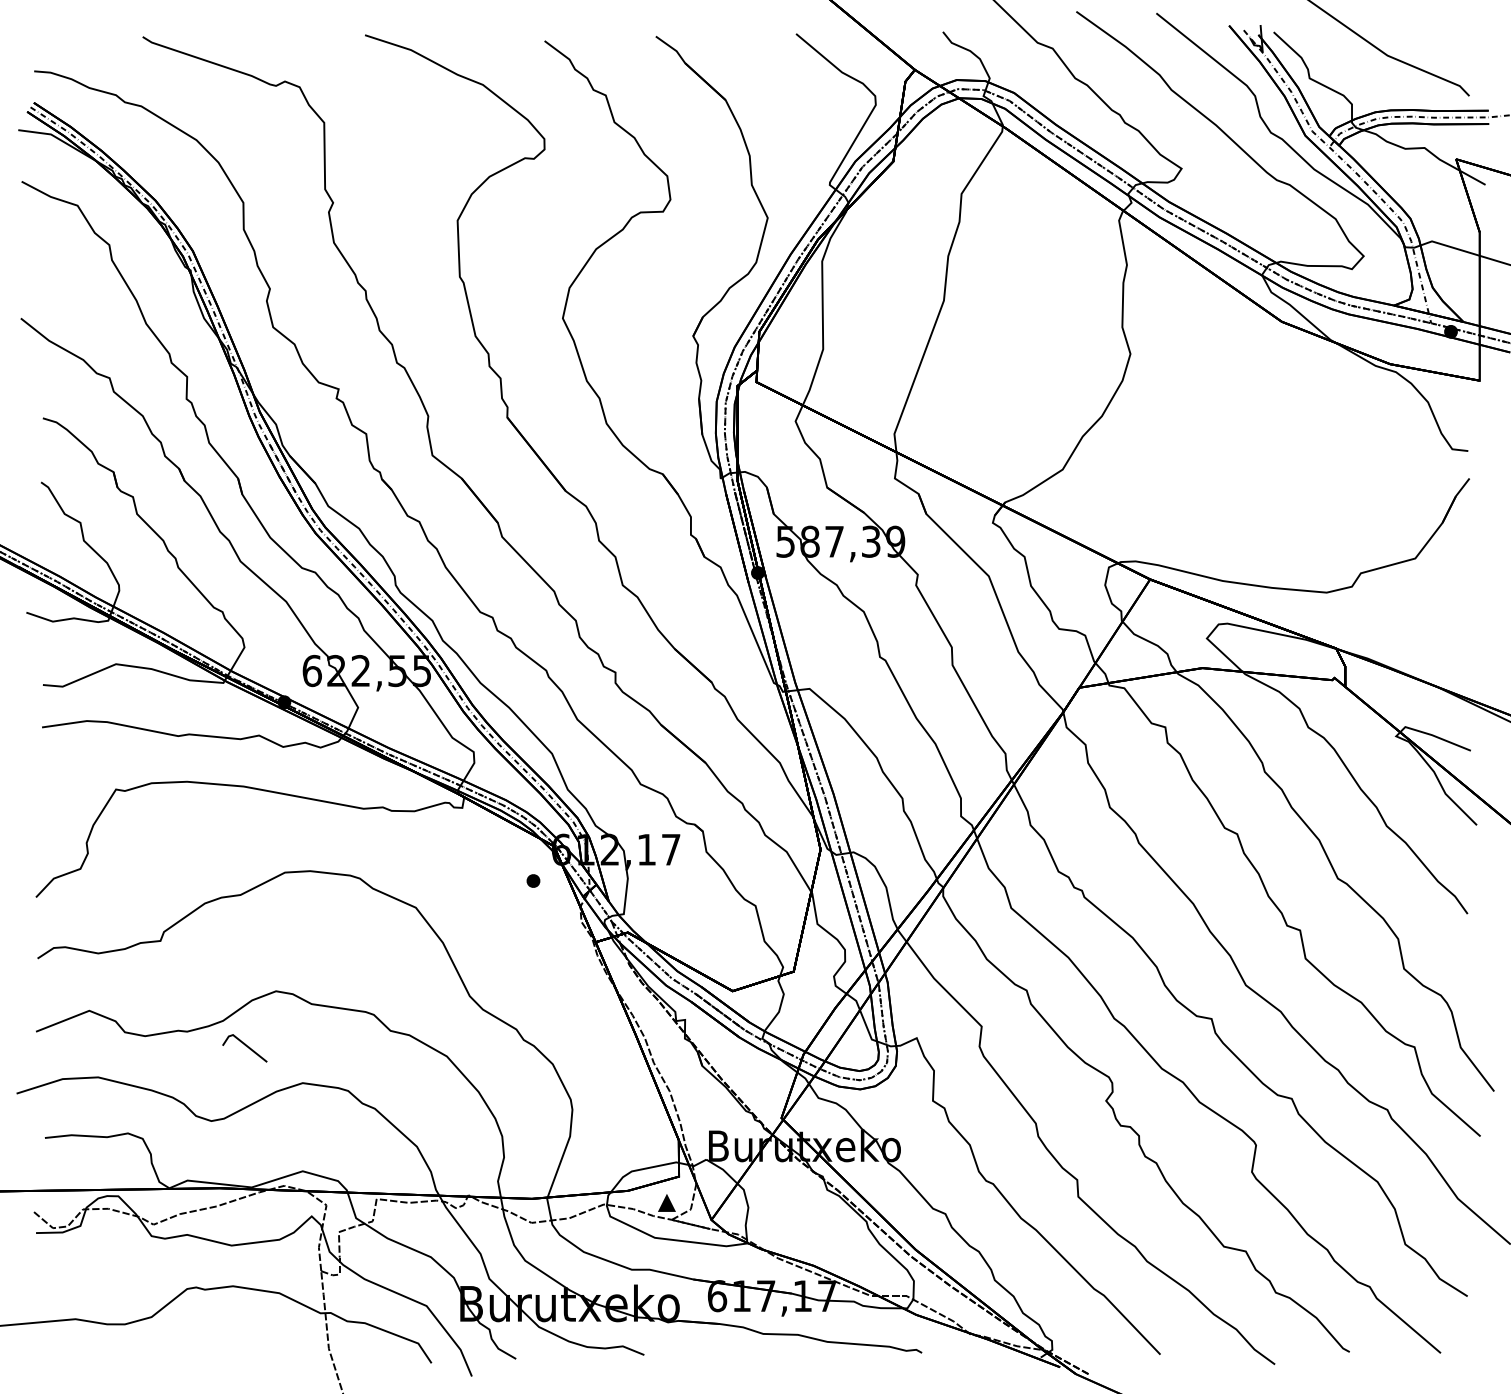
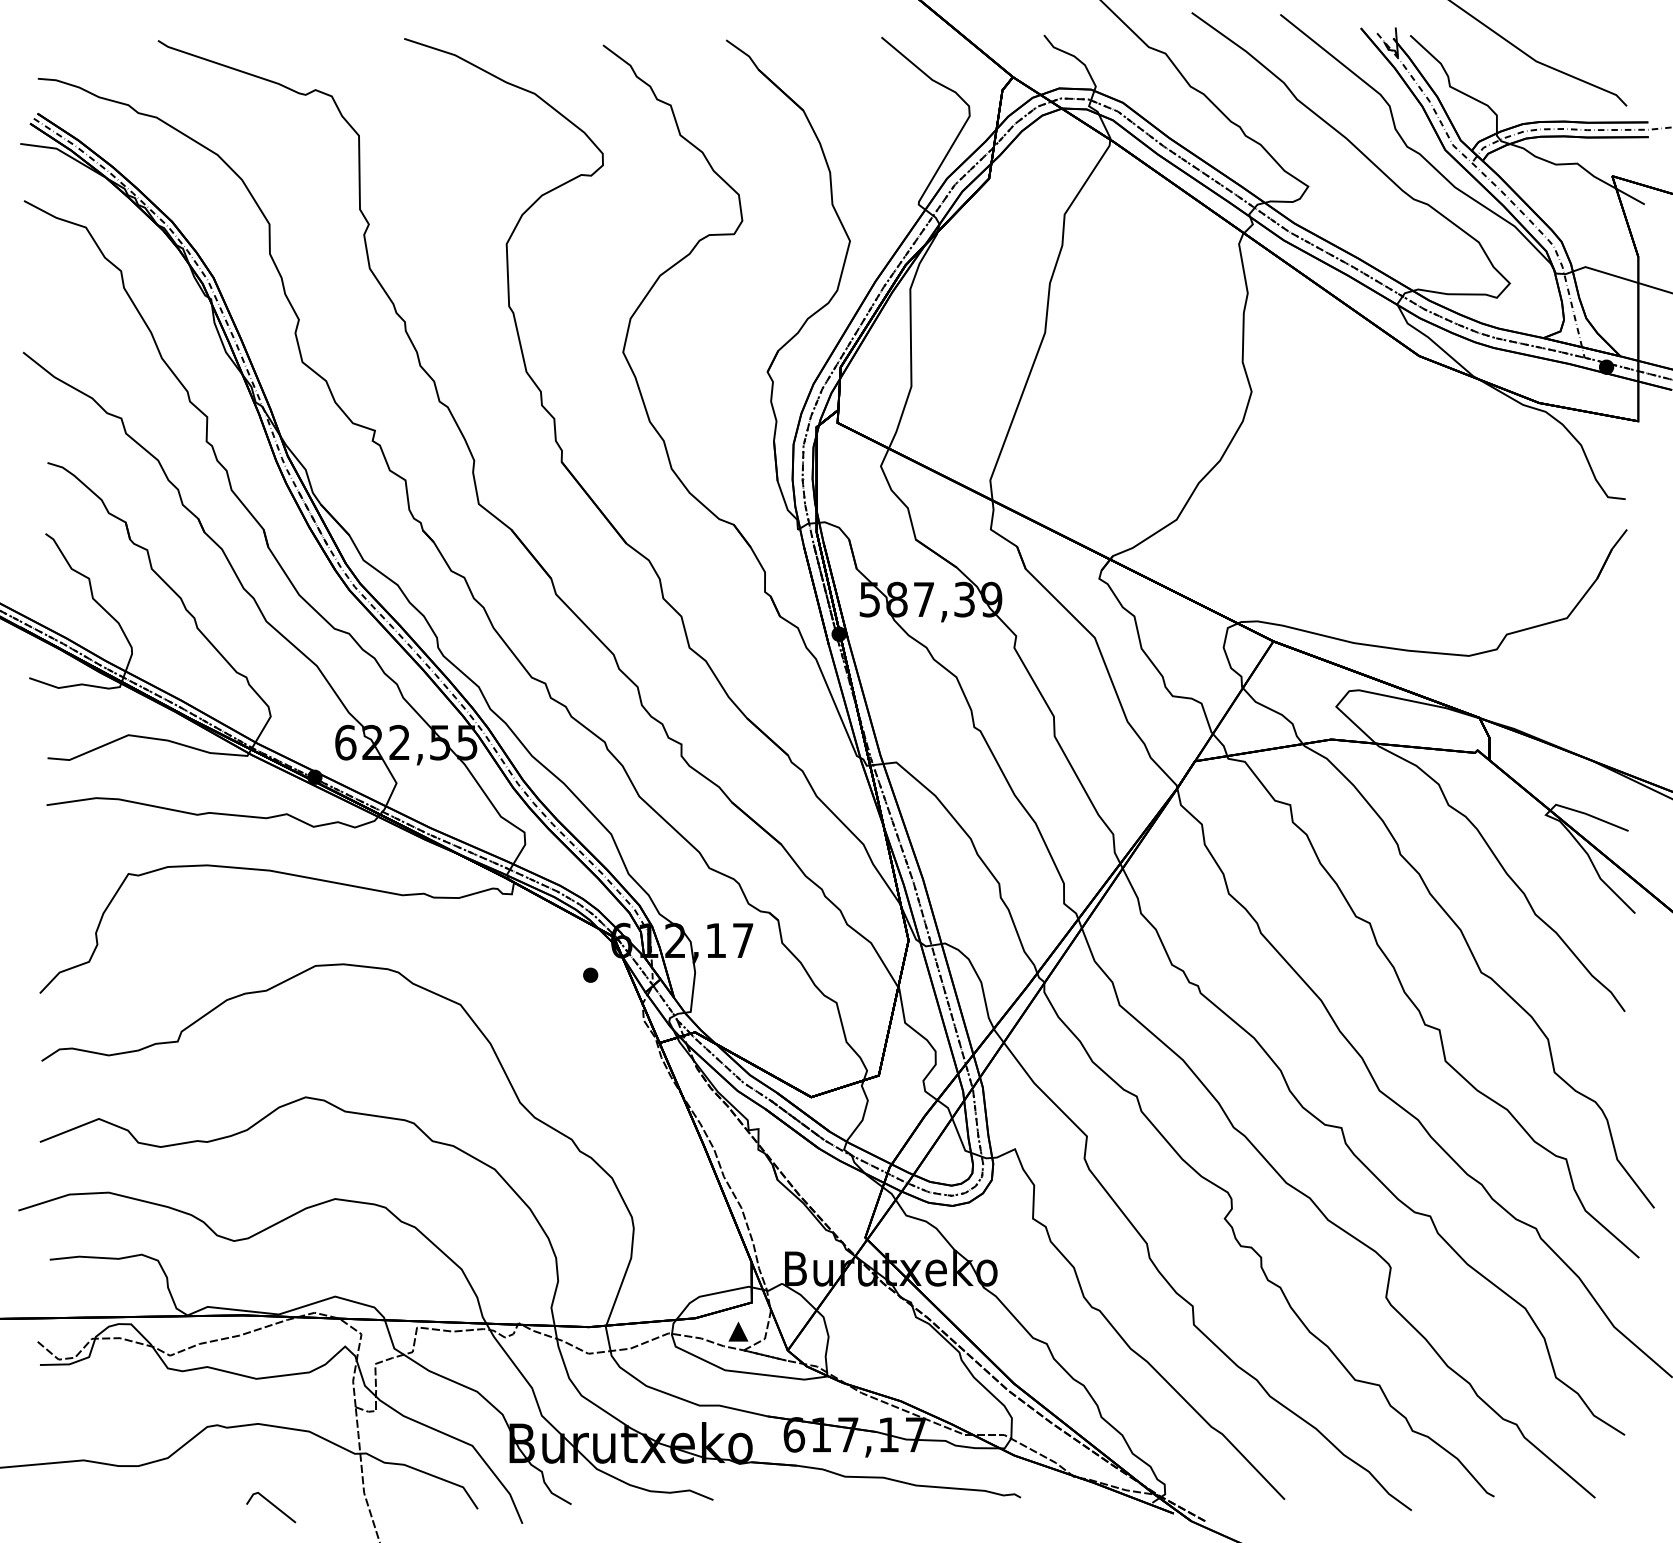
line: (246, 1046) -> (272, 1505), moved

